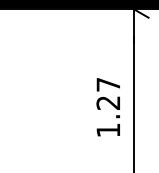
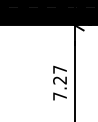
text: (107, 130) -> (59, 96), 1.27 -> 7.27

